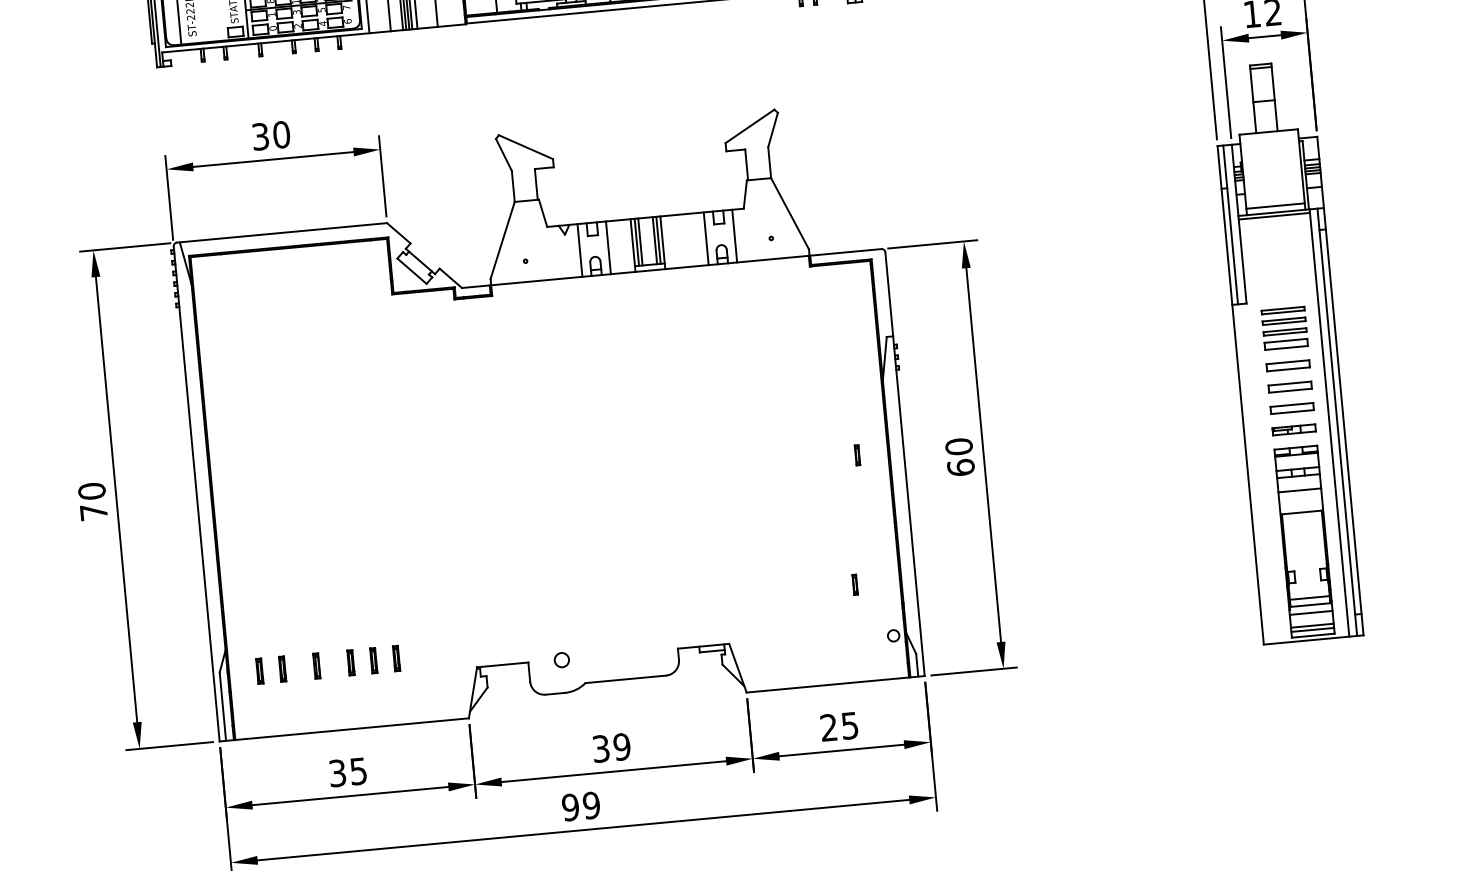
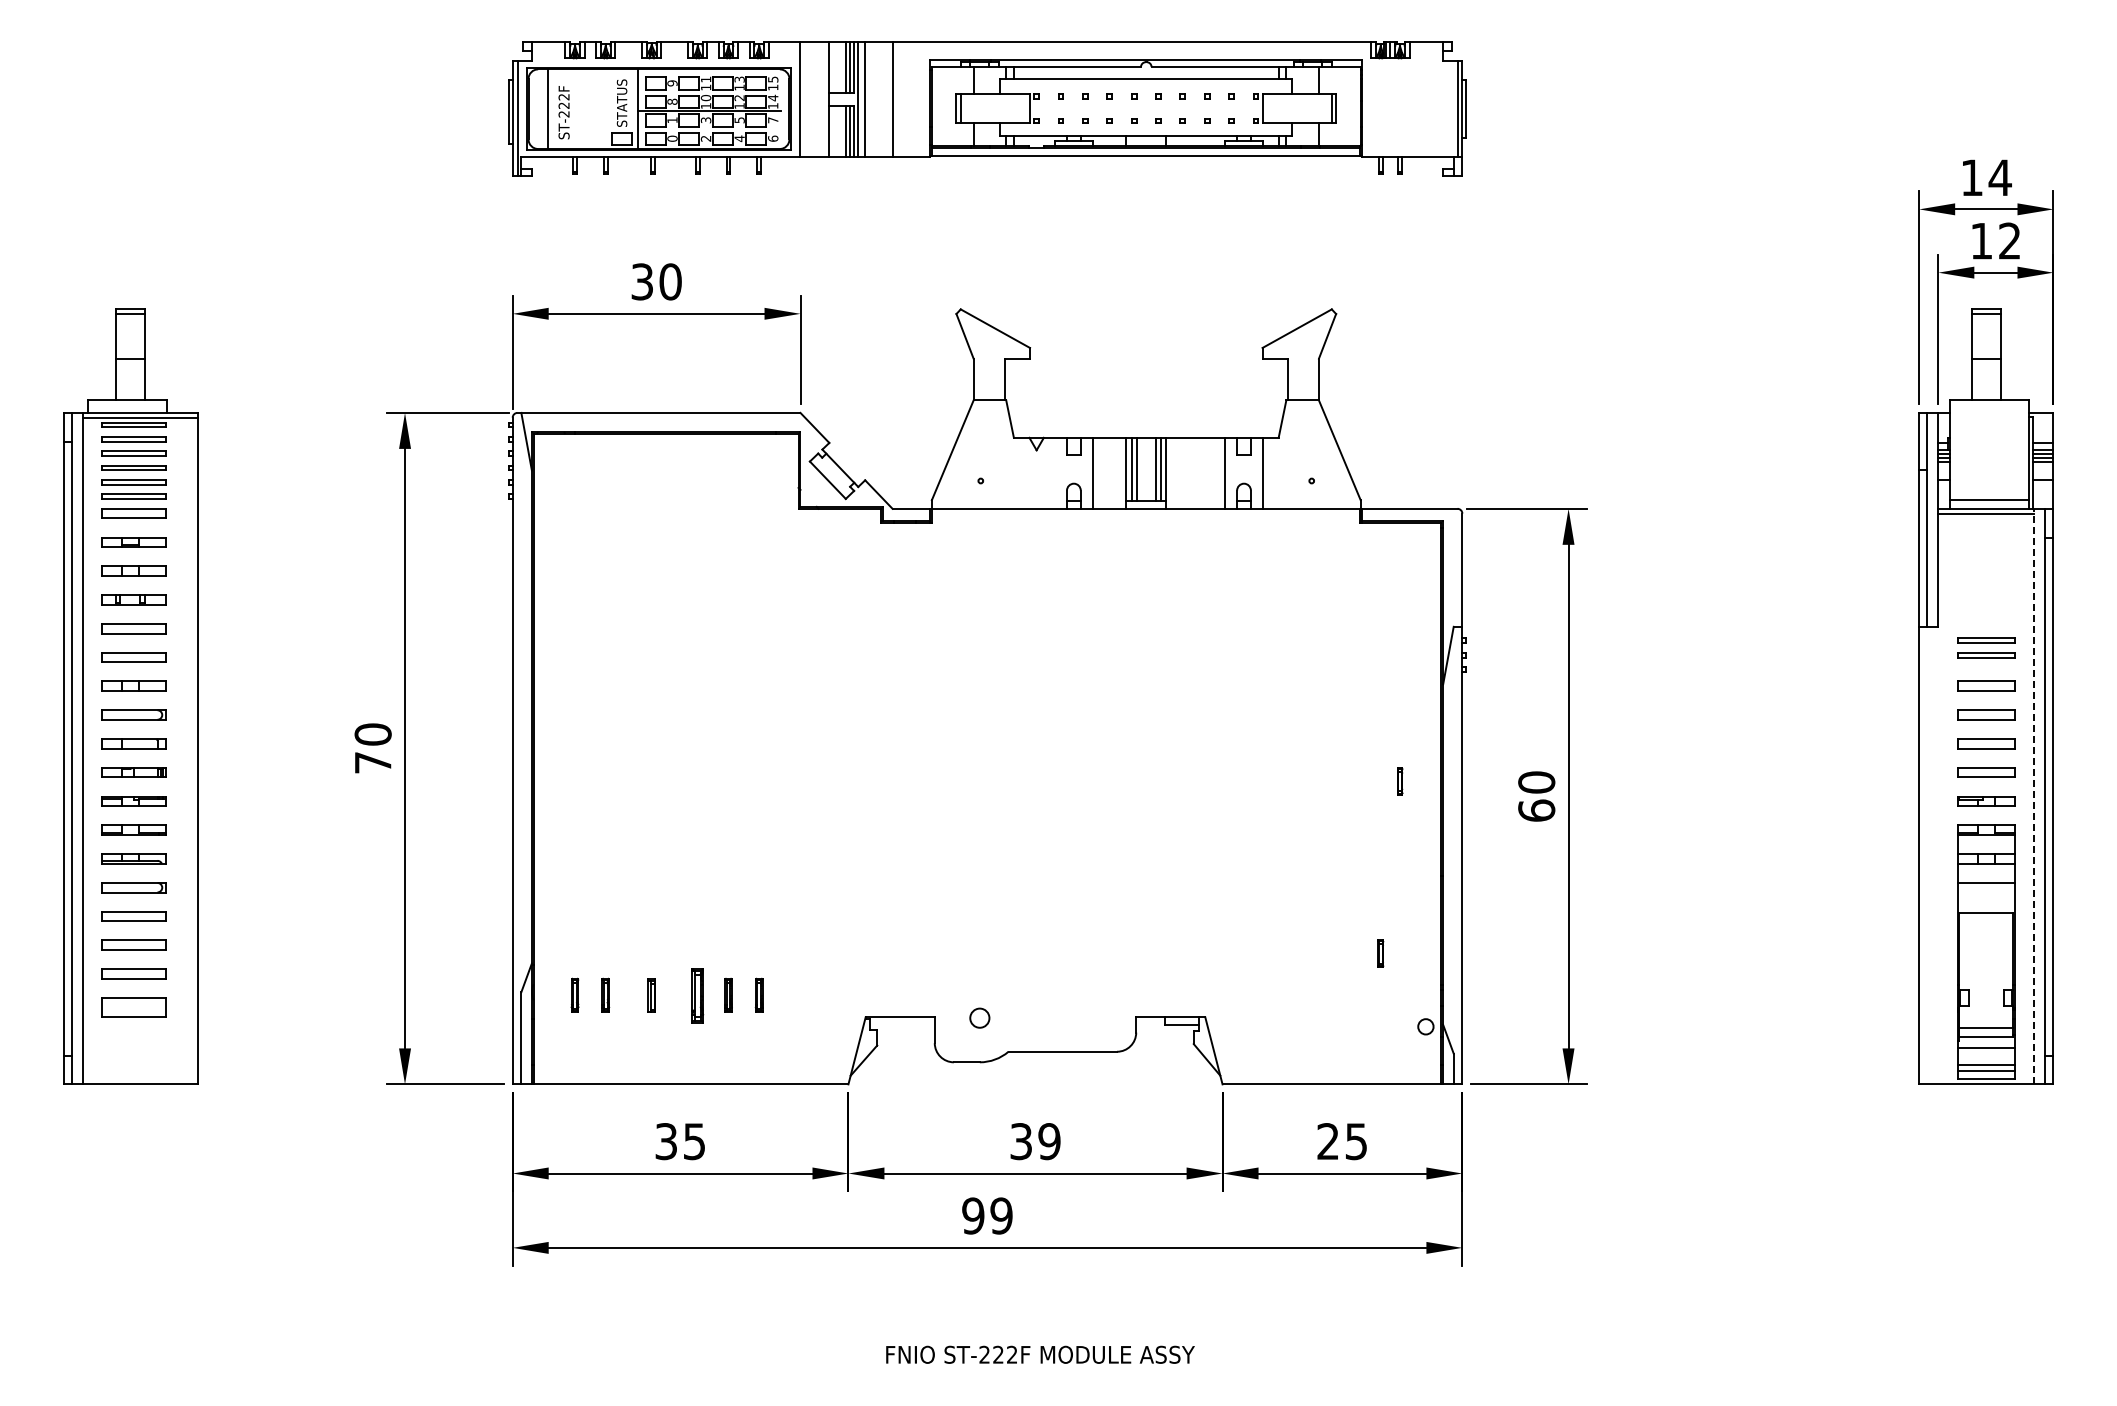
line: (579, 249) -> (1054, 472), removed
part: (1285, 331) -> (1986, 669), removed
line: (1329, 422) -> (2034, 796), solid -> dashed
part: (350, 662) -> (697, 994), size x1.6

